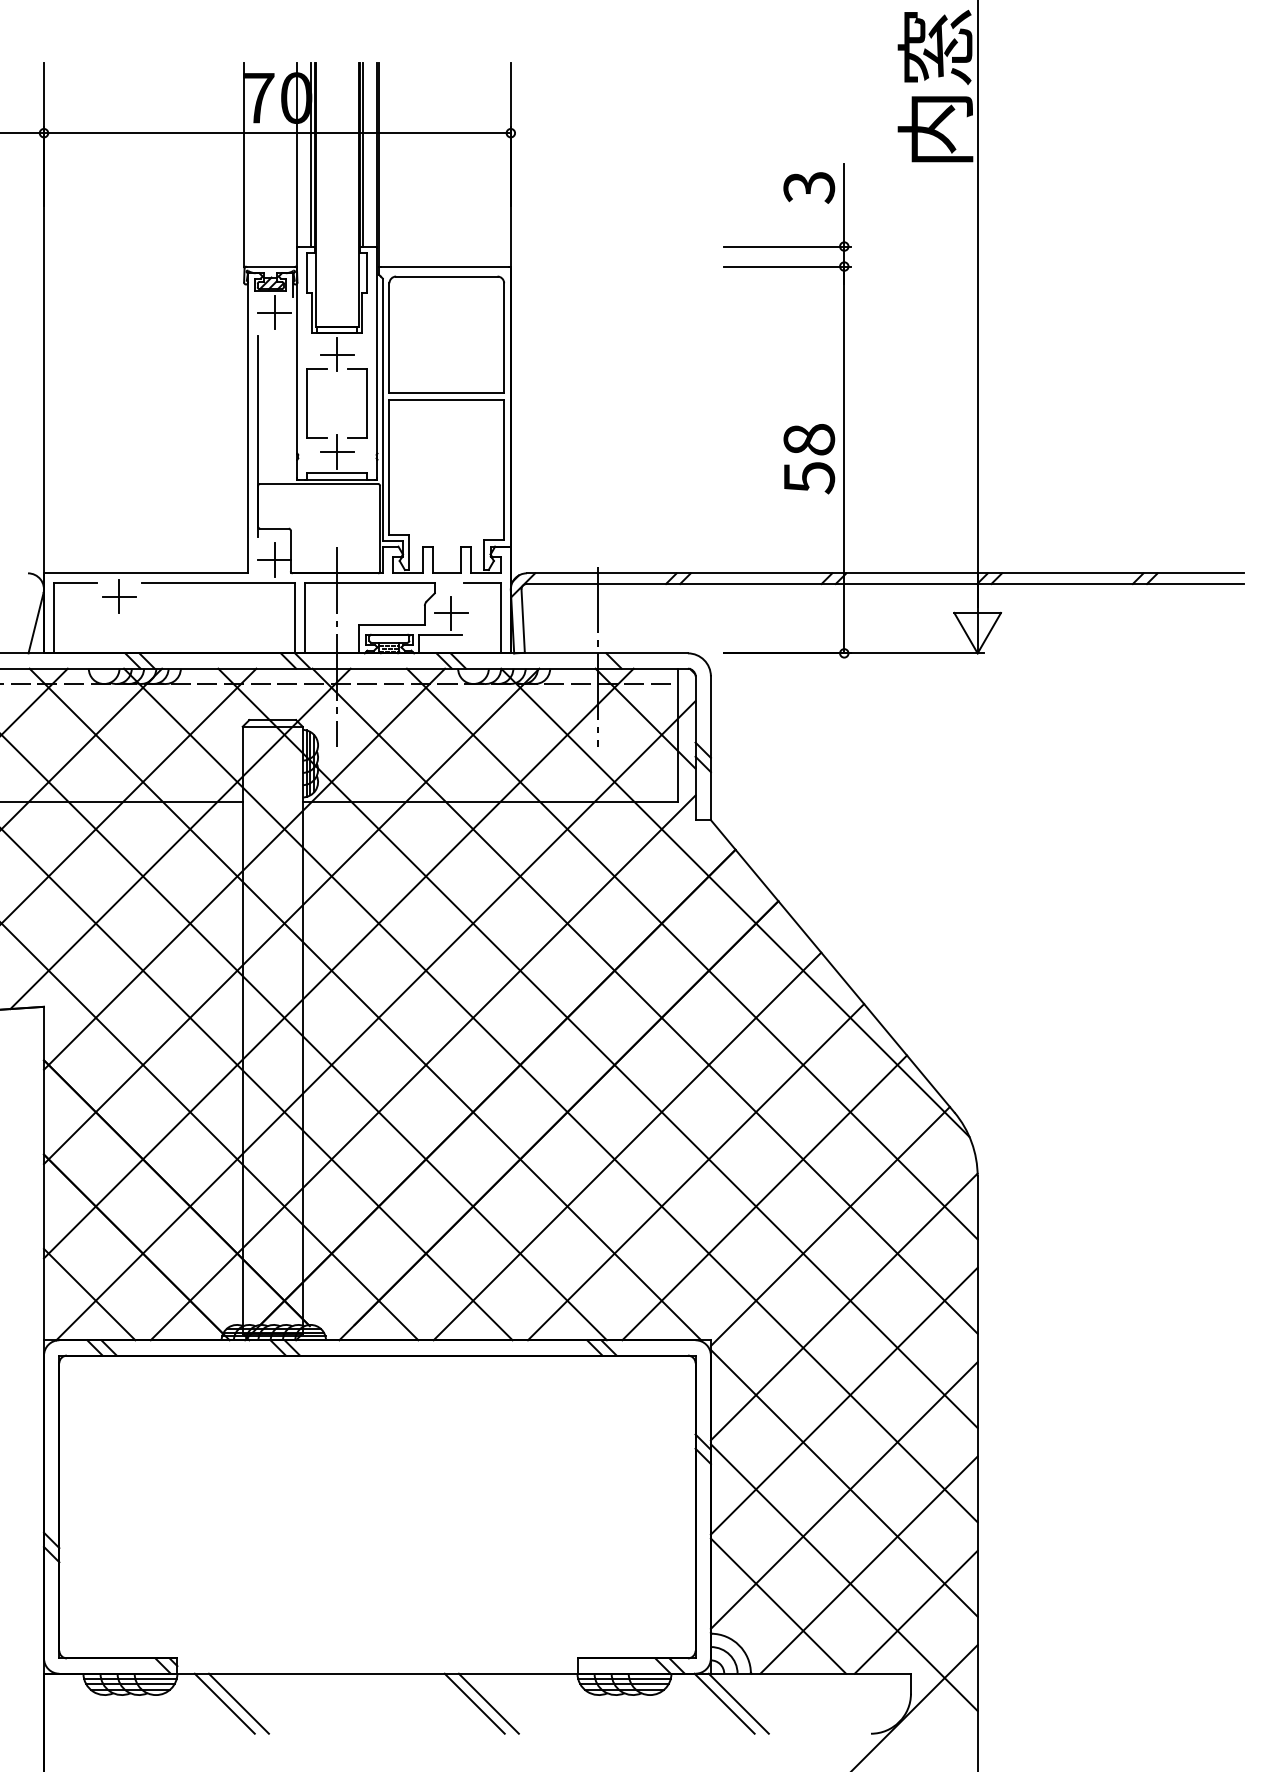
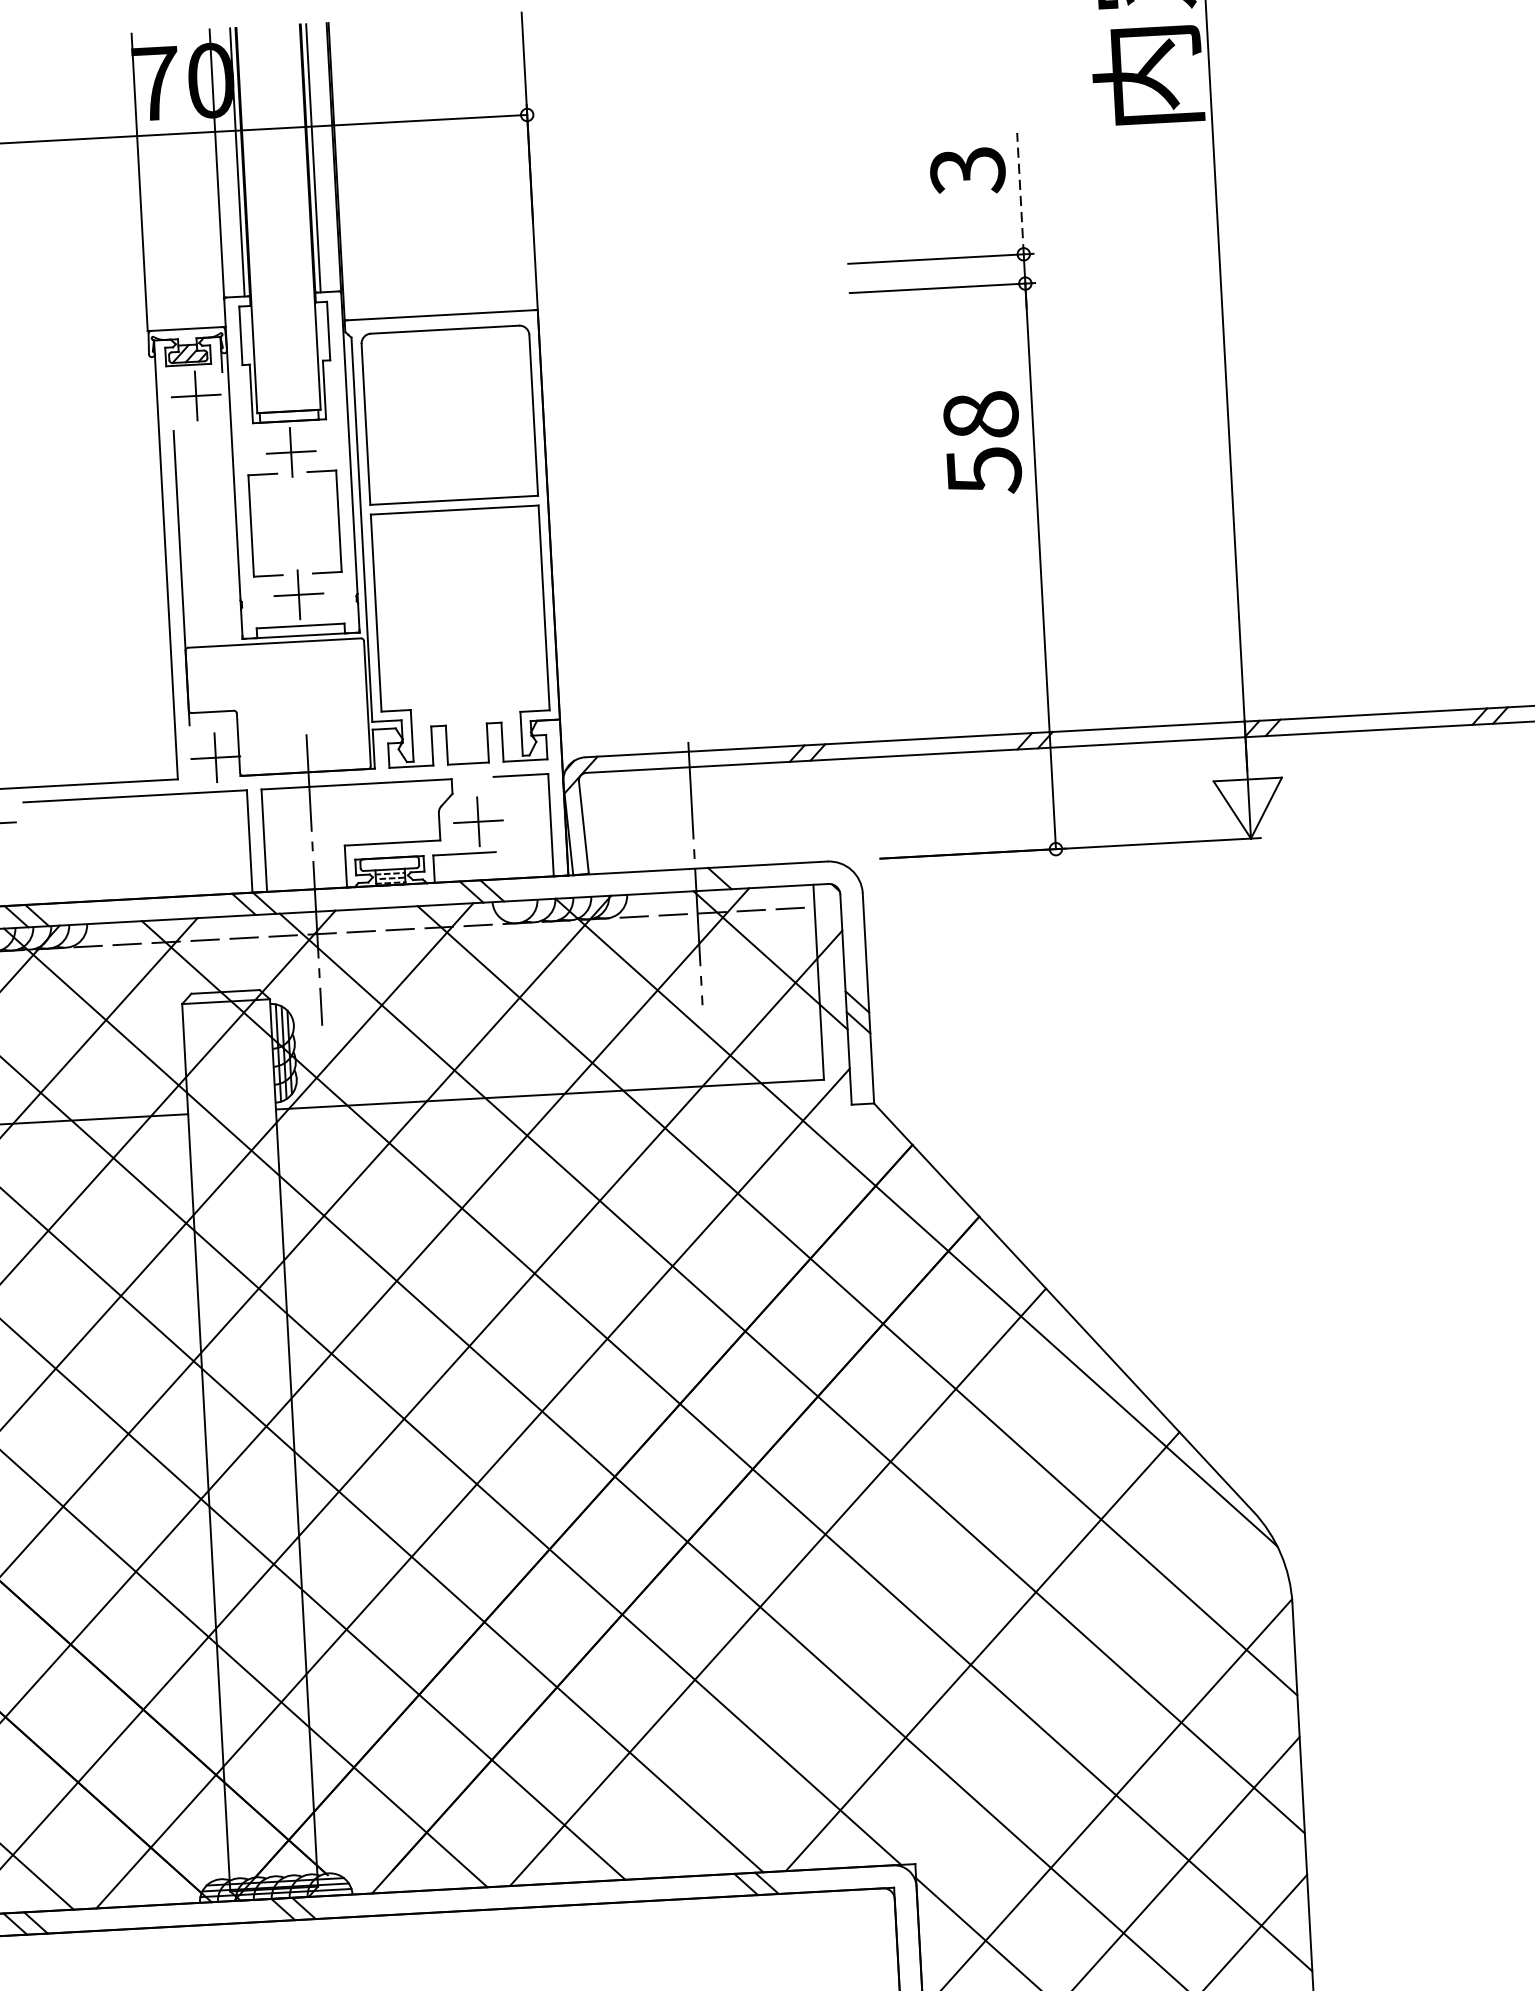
line: (844, 205) -> (1020, 194), solid -> dashed
text: (809, 459) -> (983, 444), moved
line: (695, 1172) -> (879, 1619), removed
line: (829, 1226) -> (1079, 1688), removed

